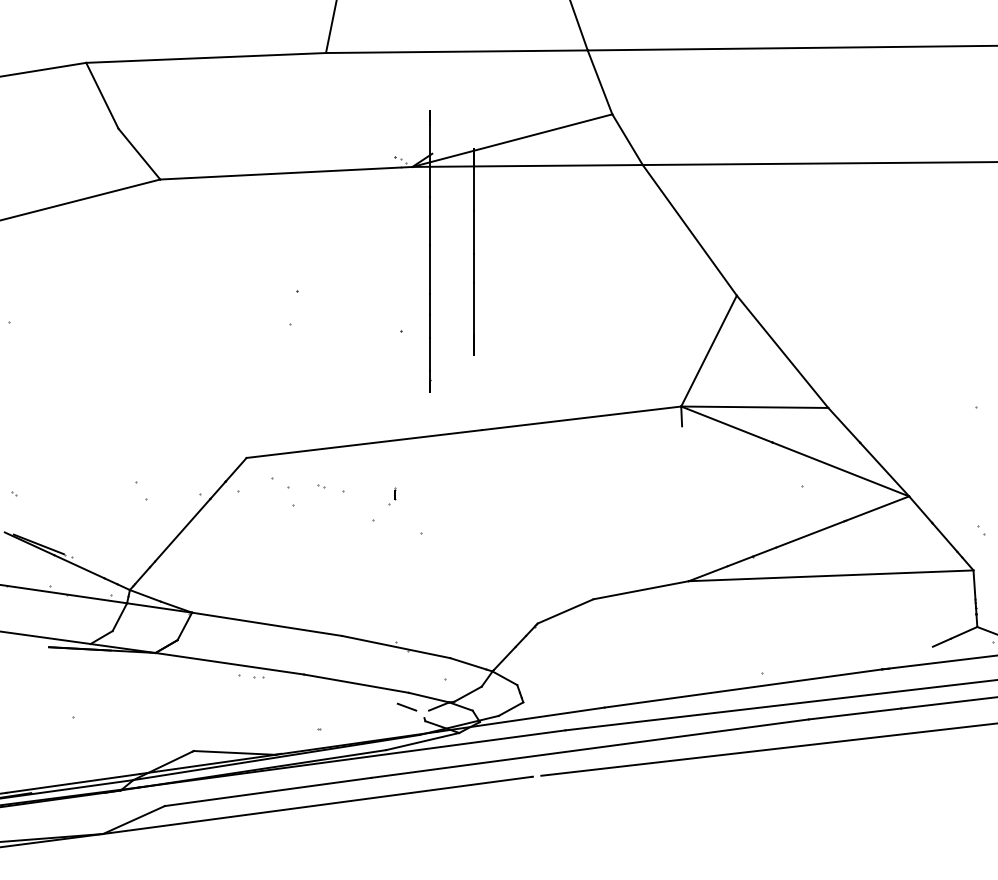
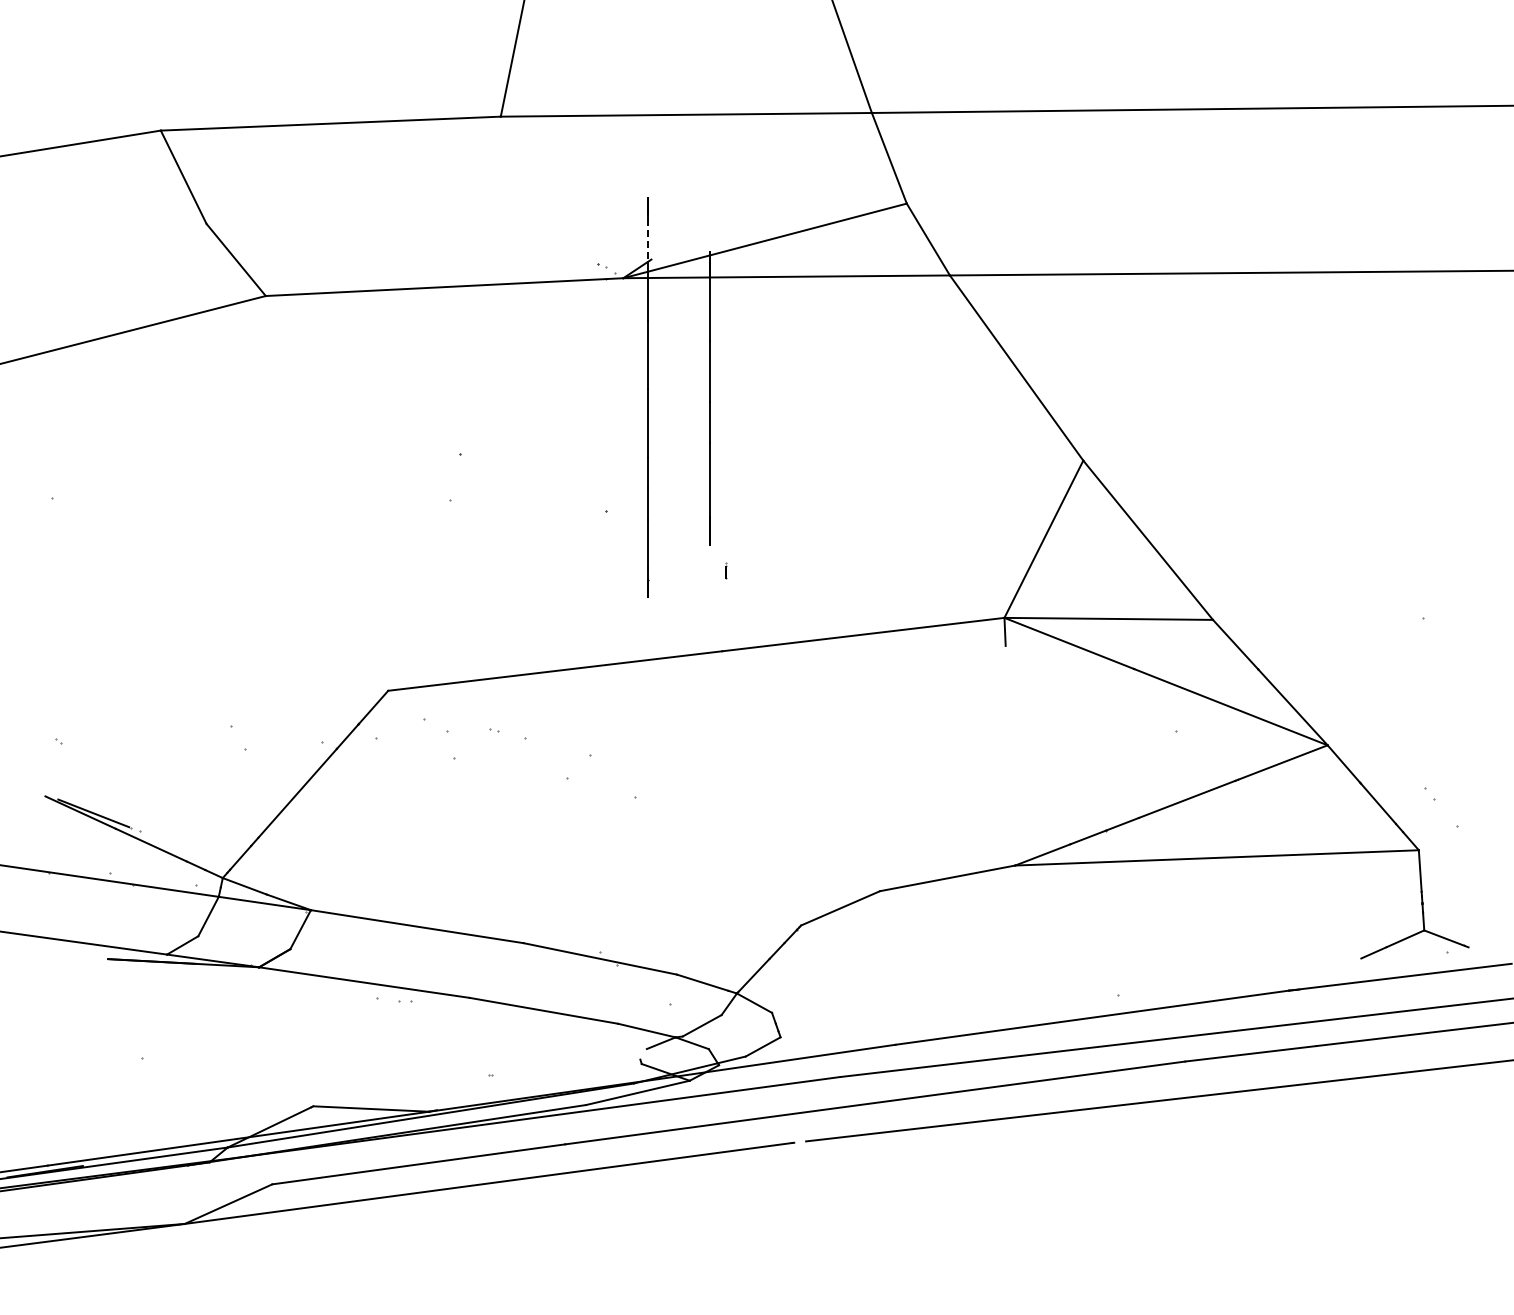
line: (429, 141) -> (647, 241), solid -> dashed
part: (394, 493) -> (726, 570), moved
line: (406, 706) -> (615, 1043), removed

